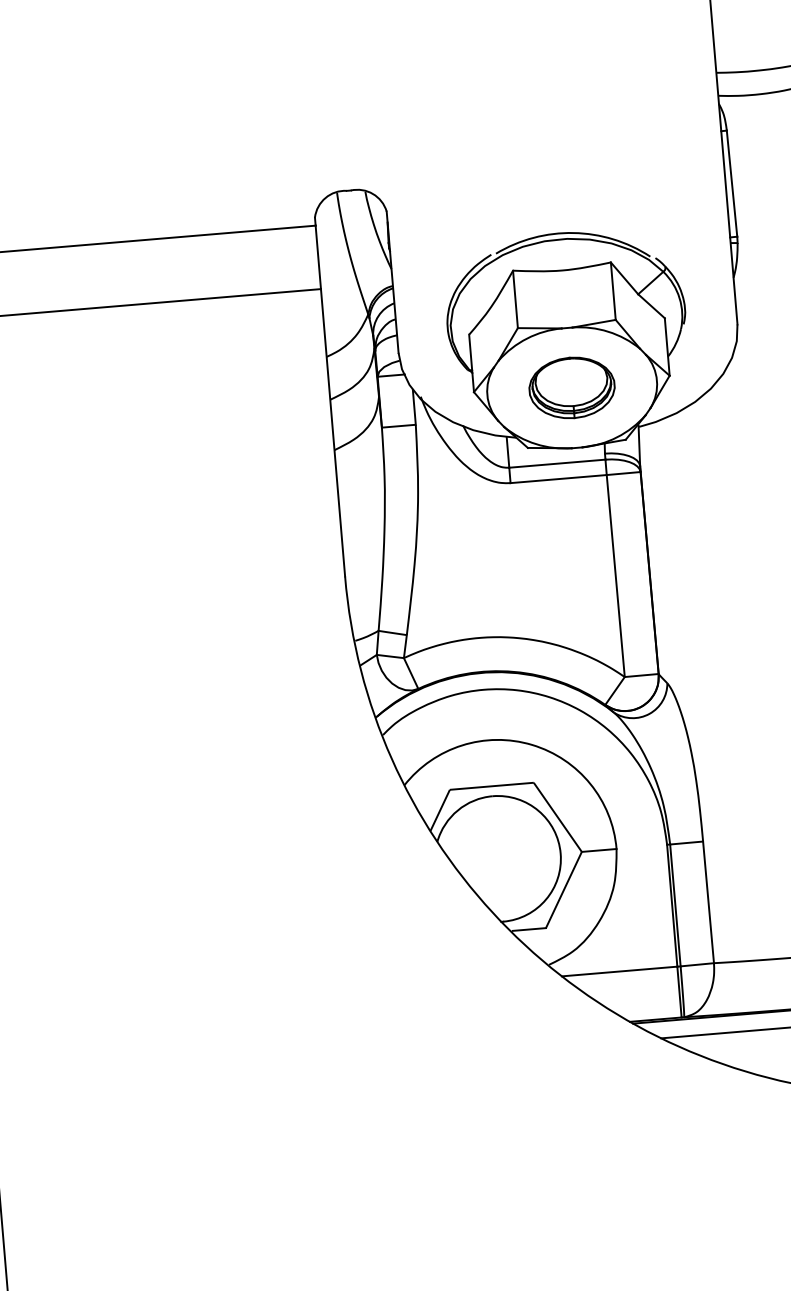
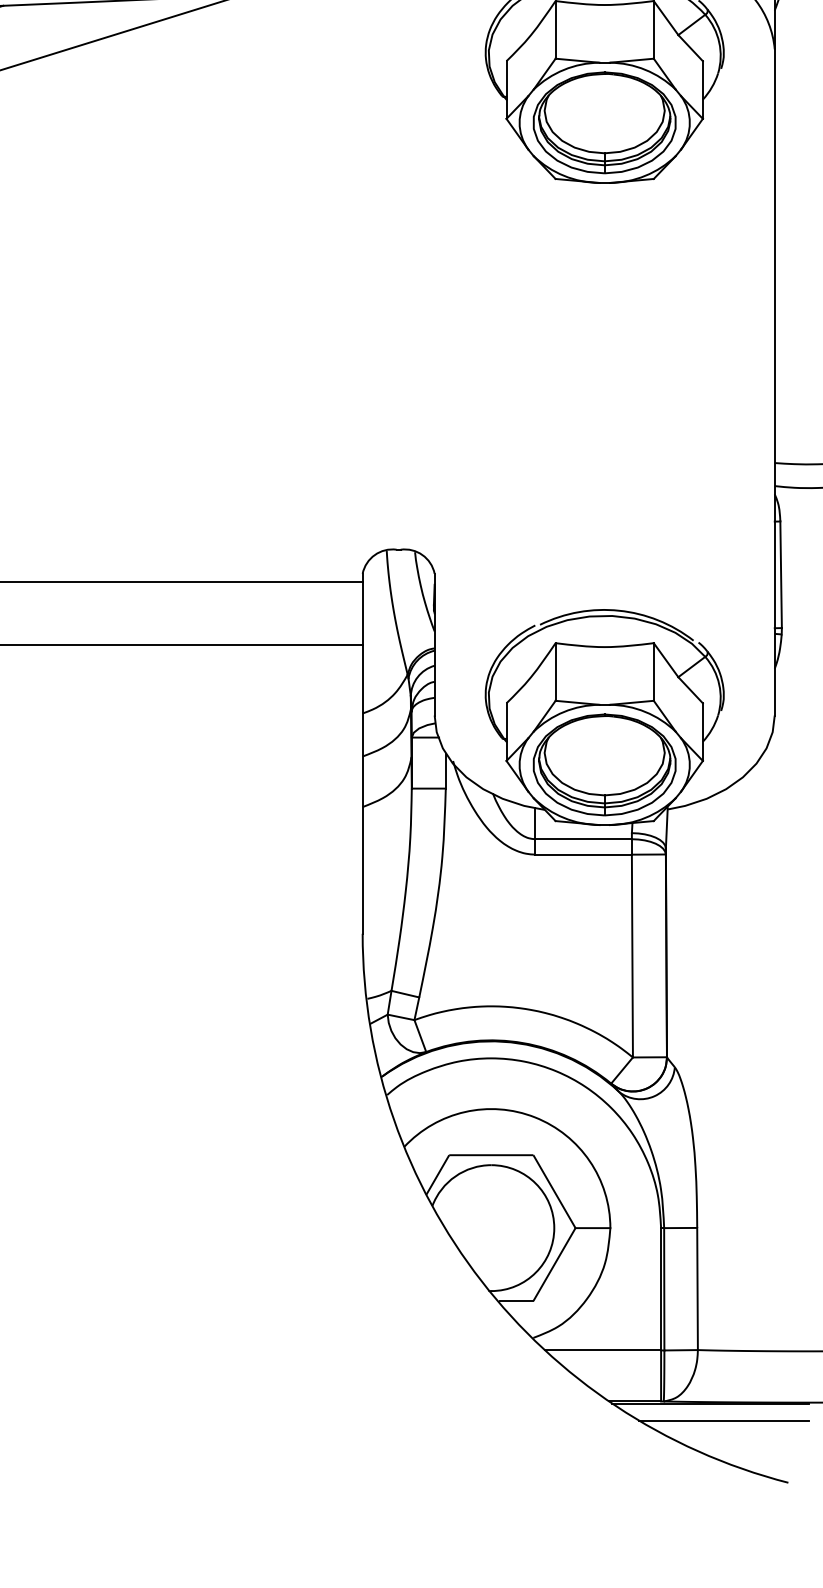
part: (571, 387) -> (604, 764), size x1.67

